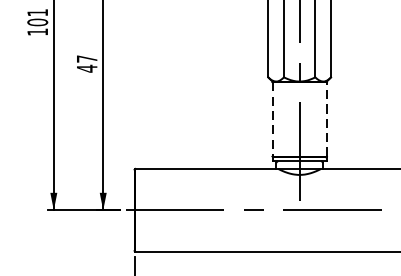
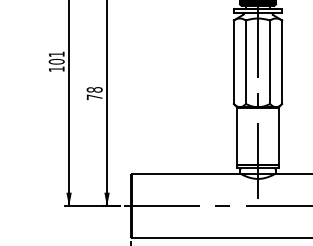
text: (86, 63) -> (94, 93), 47 -> 78
line: (272, 119) -> (237, 136), dashed -> solid
line: (326, 119) -> (278, 136), dashed -> solid

